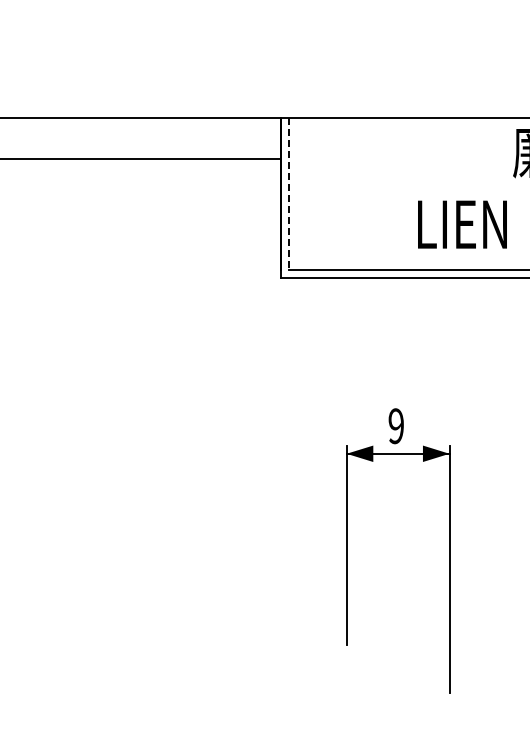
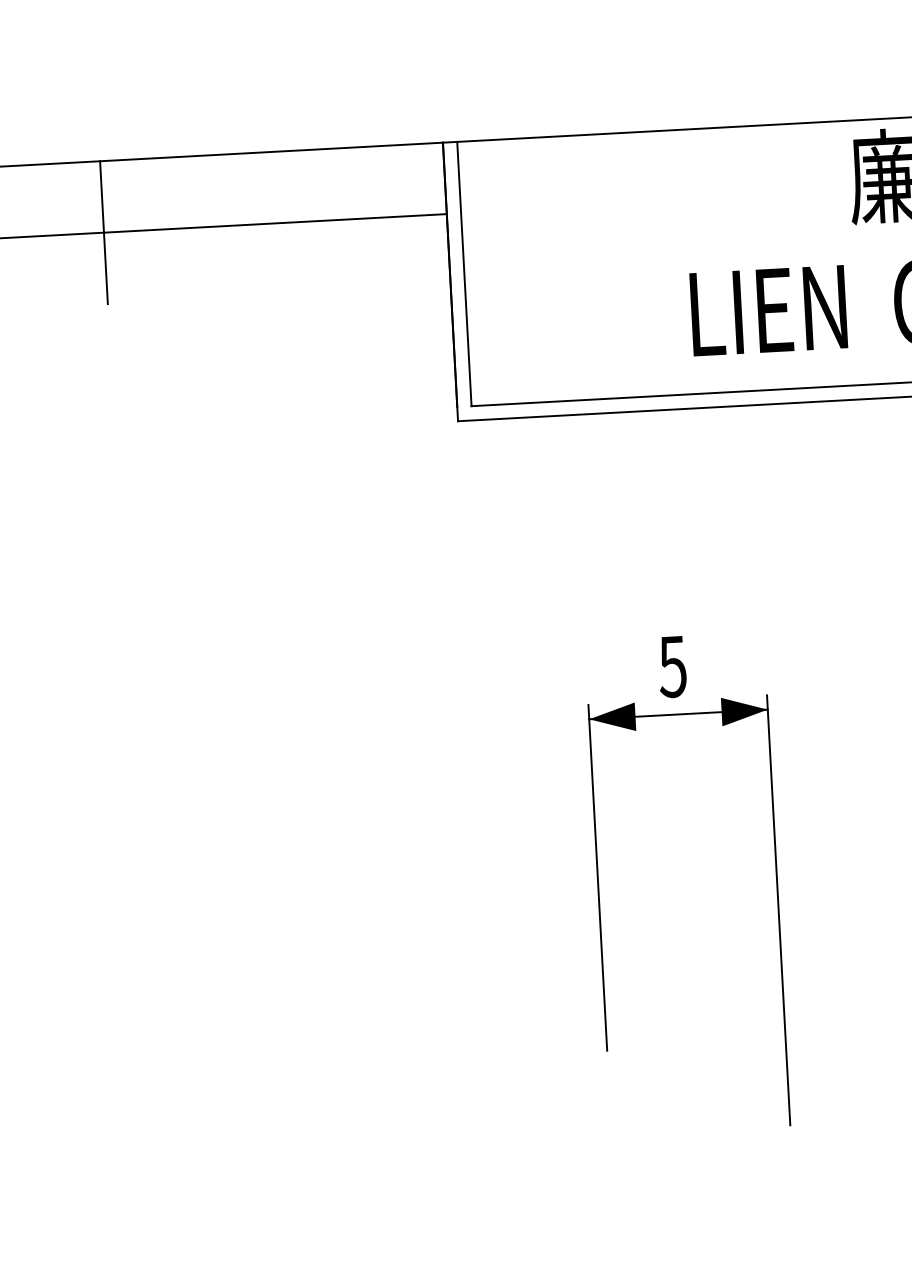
line: (82, 158) -> (103, 231), added
line: (288, 194) -> (463, 274), dashed -> solid
text: (395, 426) -> (671, 667), 9 -> 5

